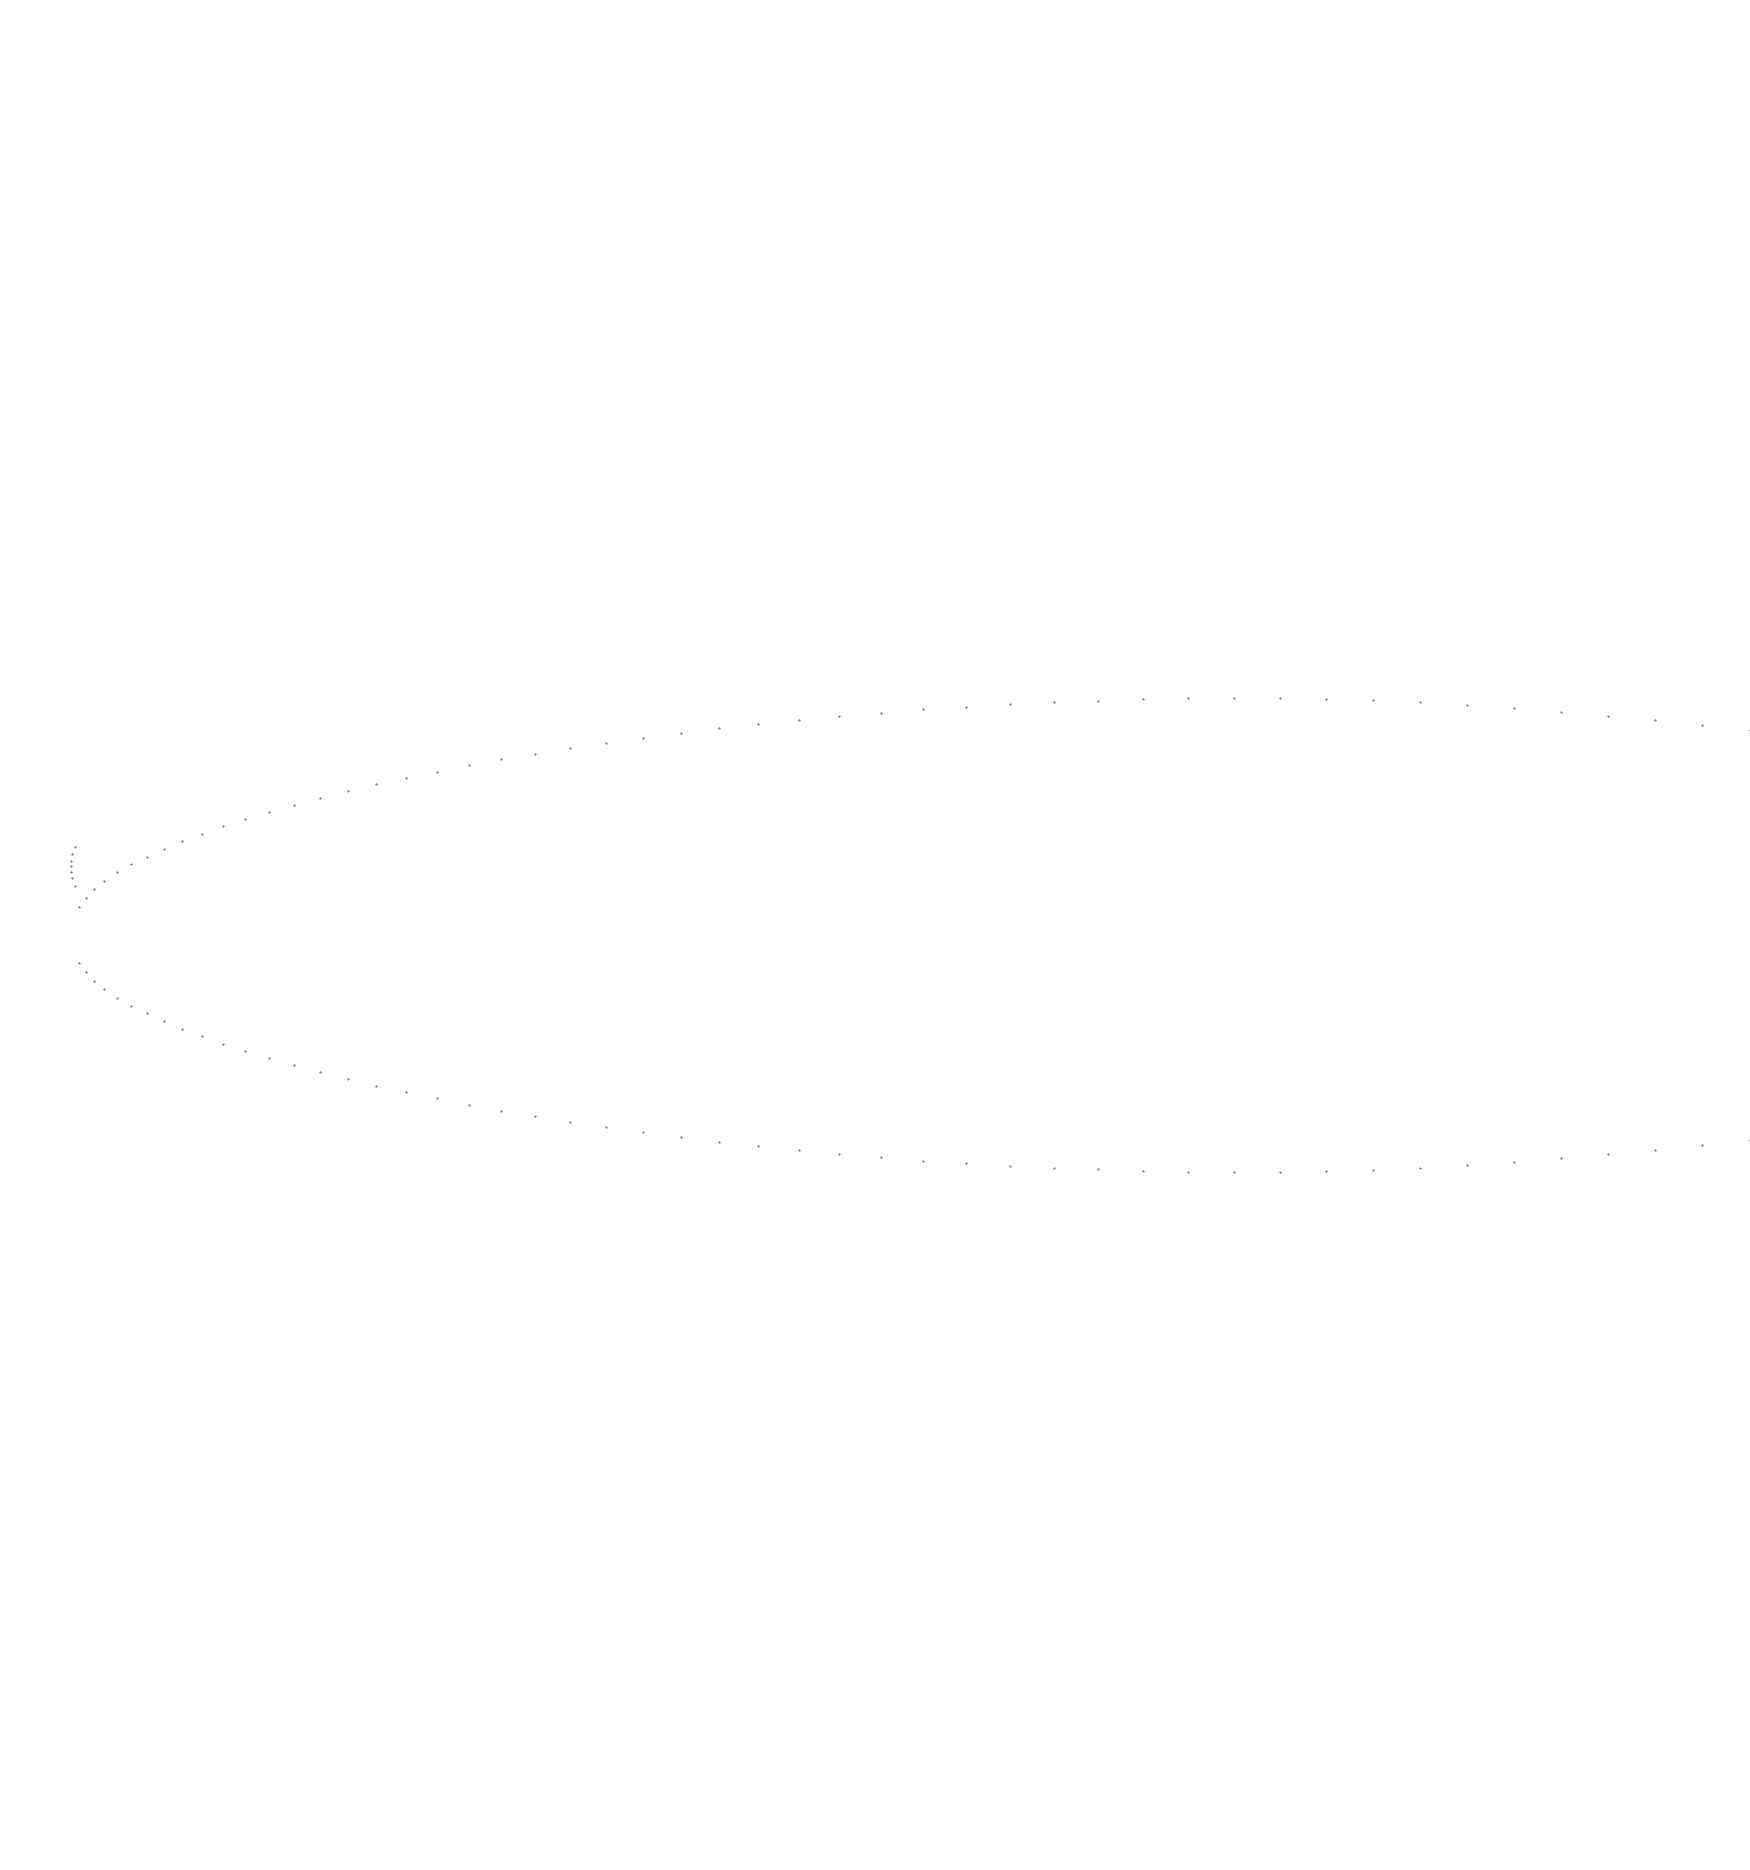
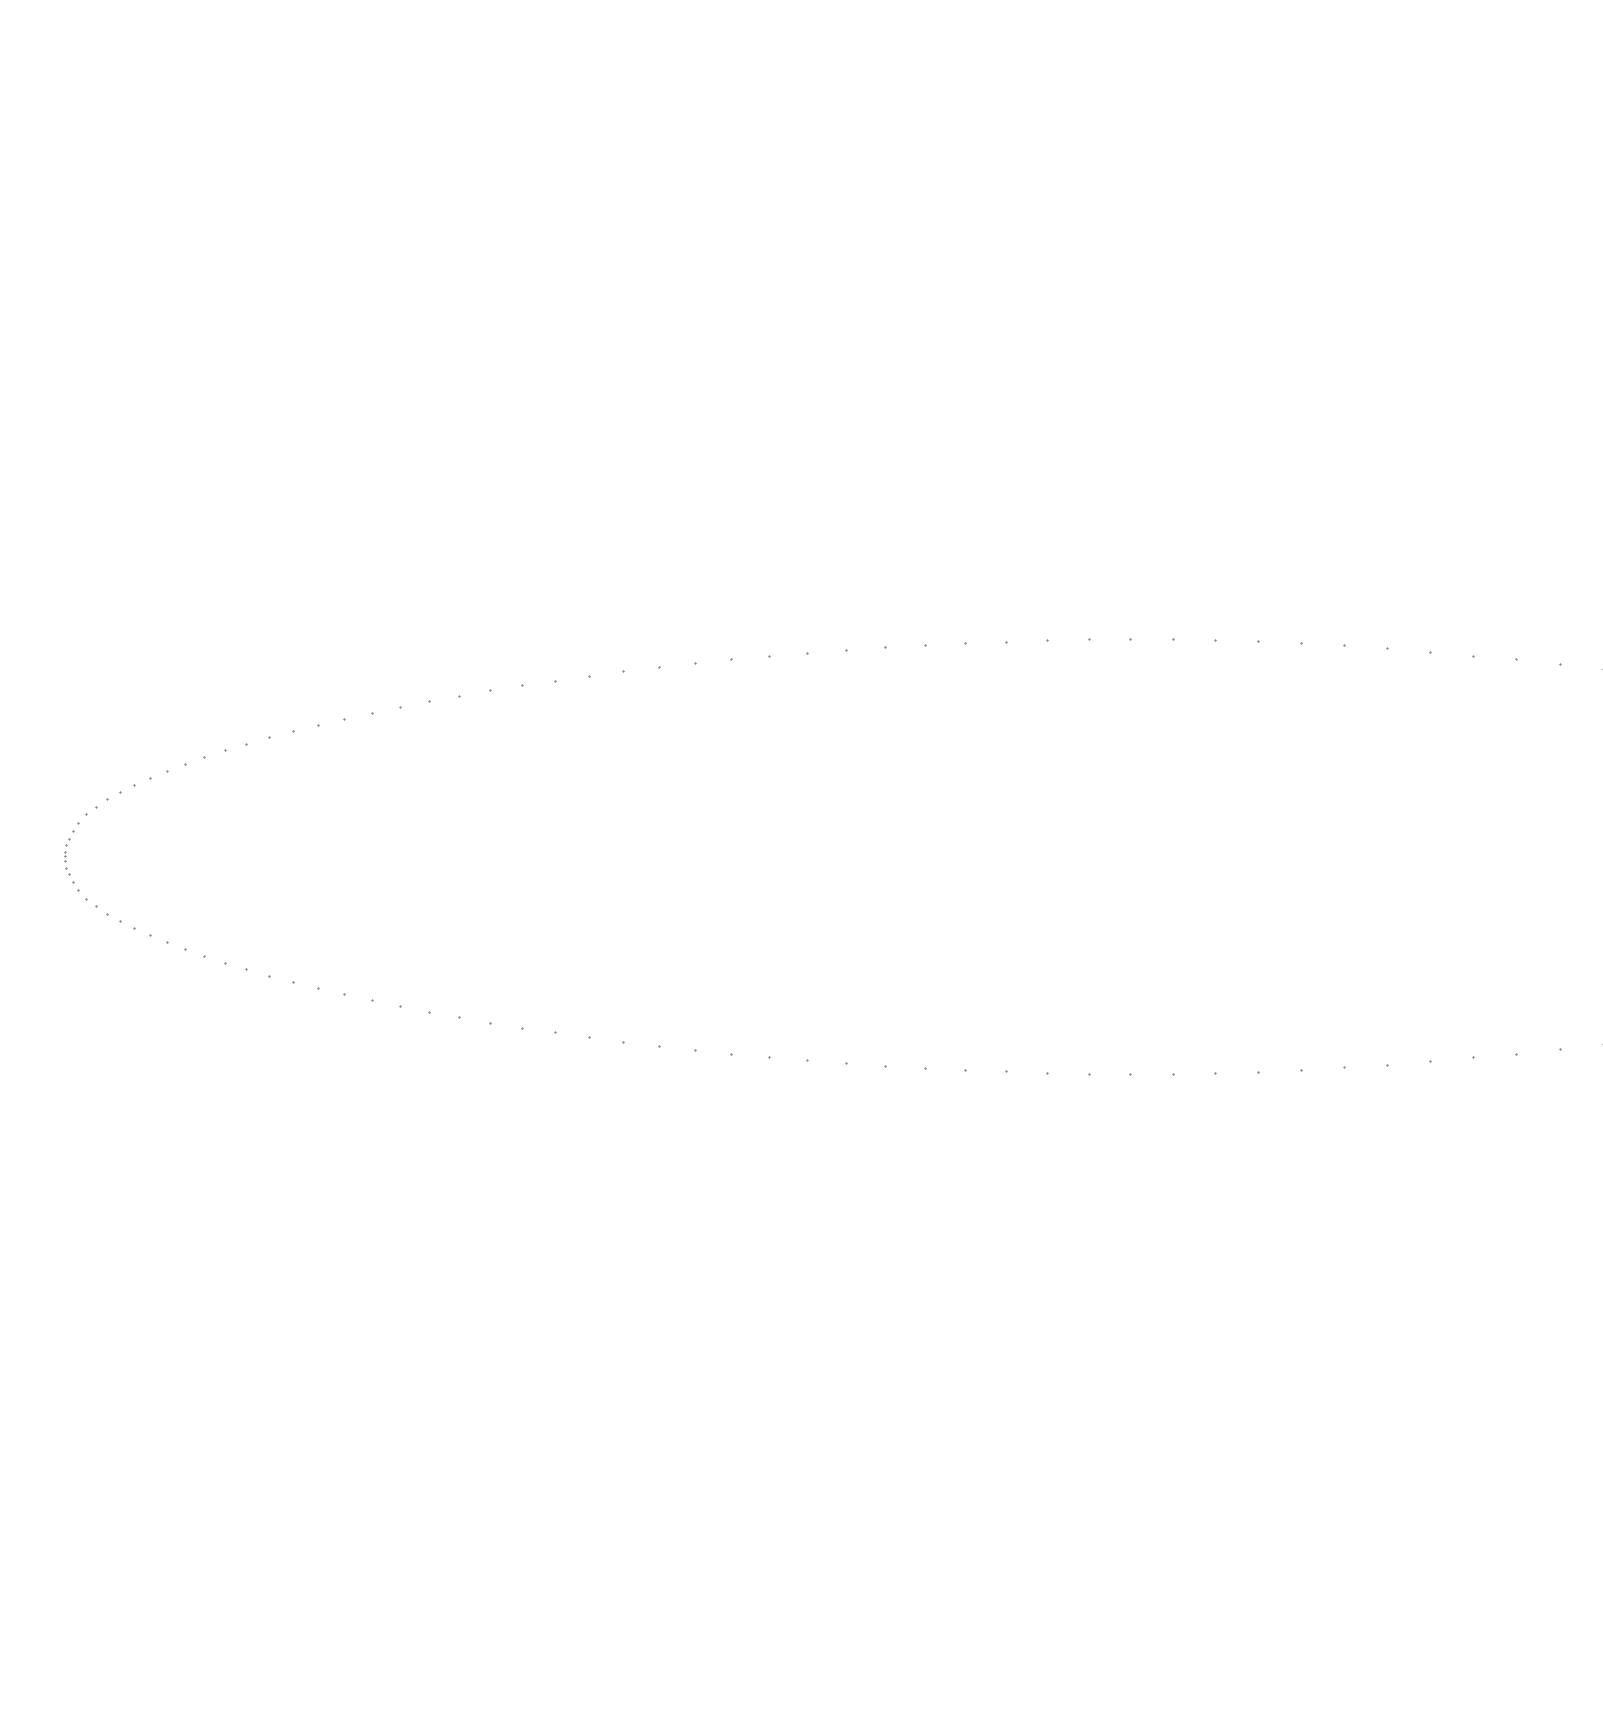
part: (73, 866) -> (67, 856), moved

